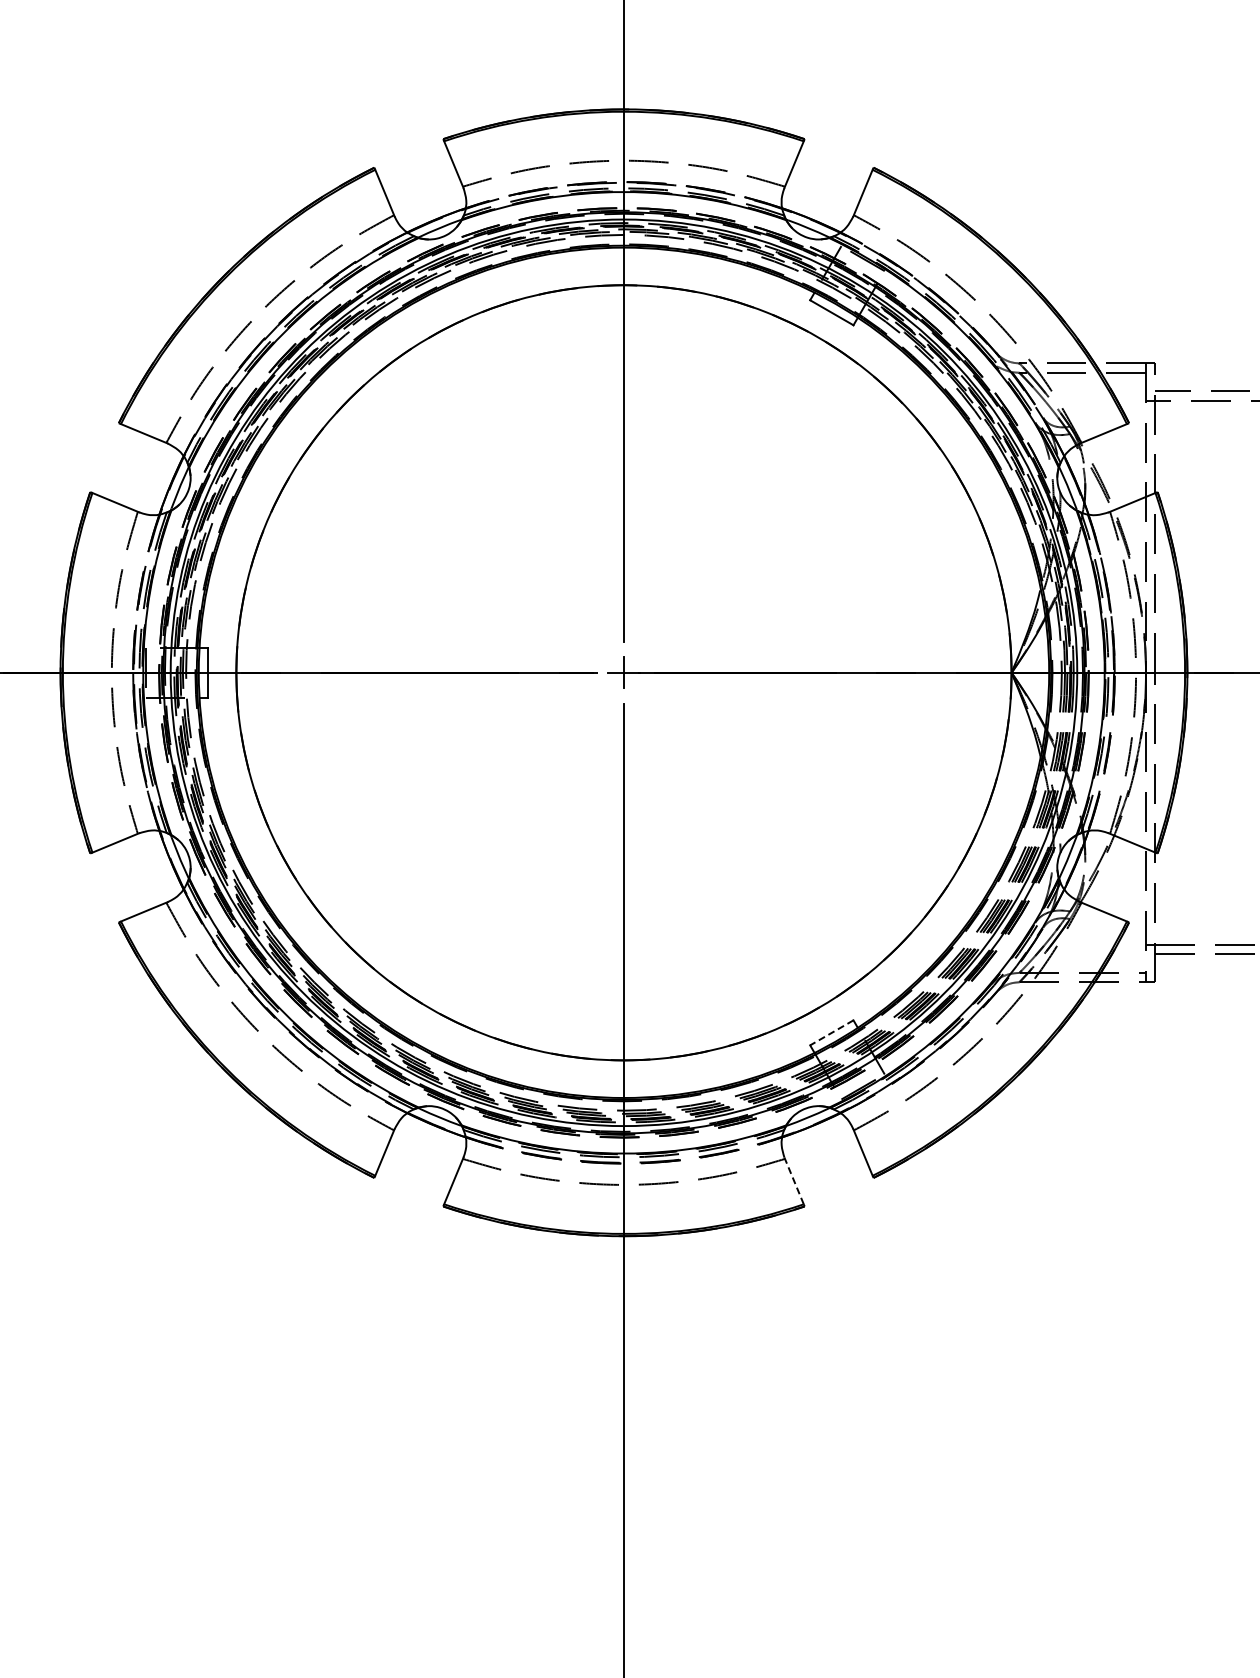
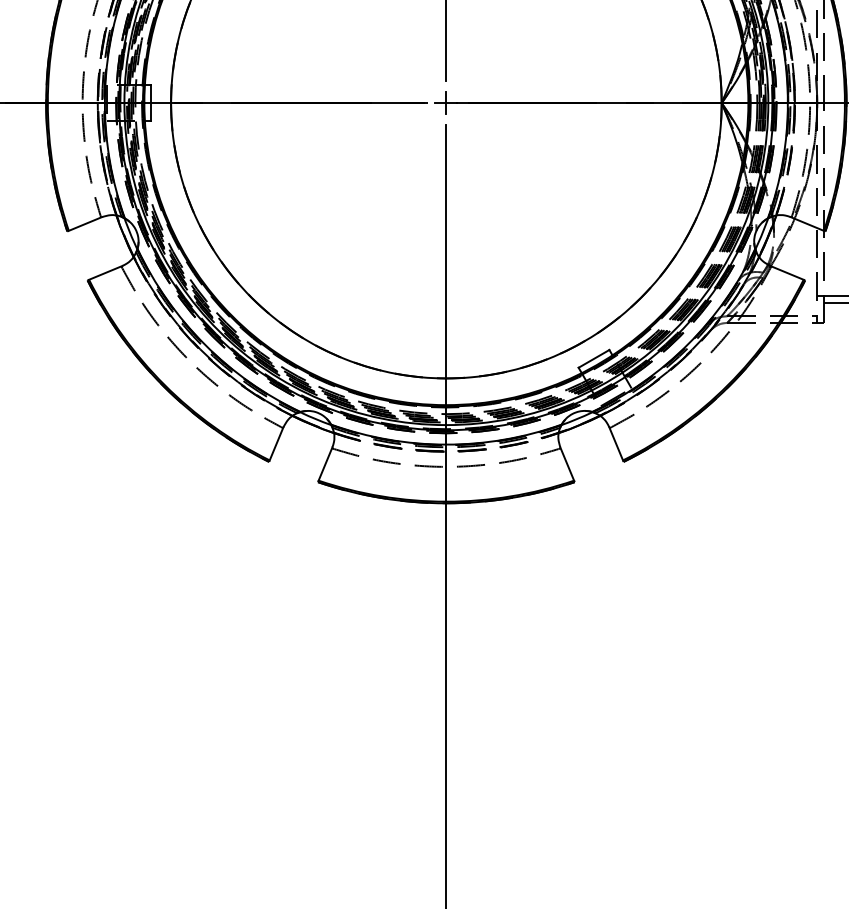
line: (831, 1033) -> (593, 359), dashed -> solid
line: (793, 1180) -> (566, 463), dashed -> solid

